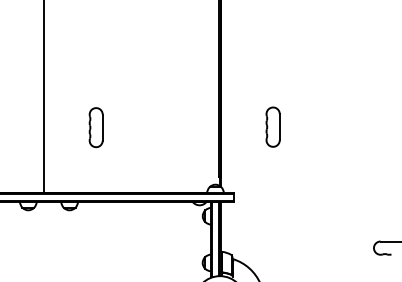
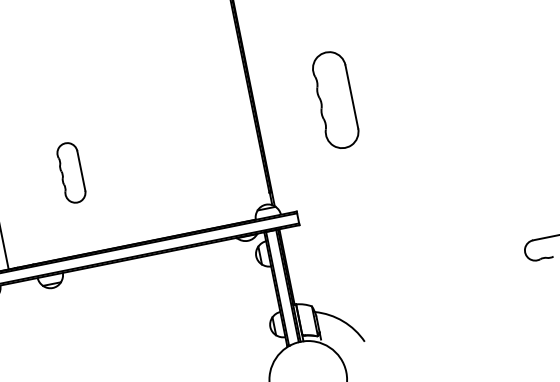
part: (272, 126) -> (334, 99), size x1.6
part: (95, 127) -> (70, 172), moved

